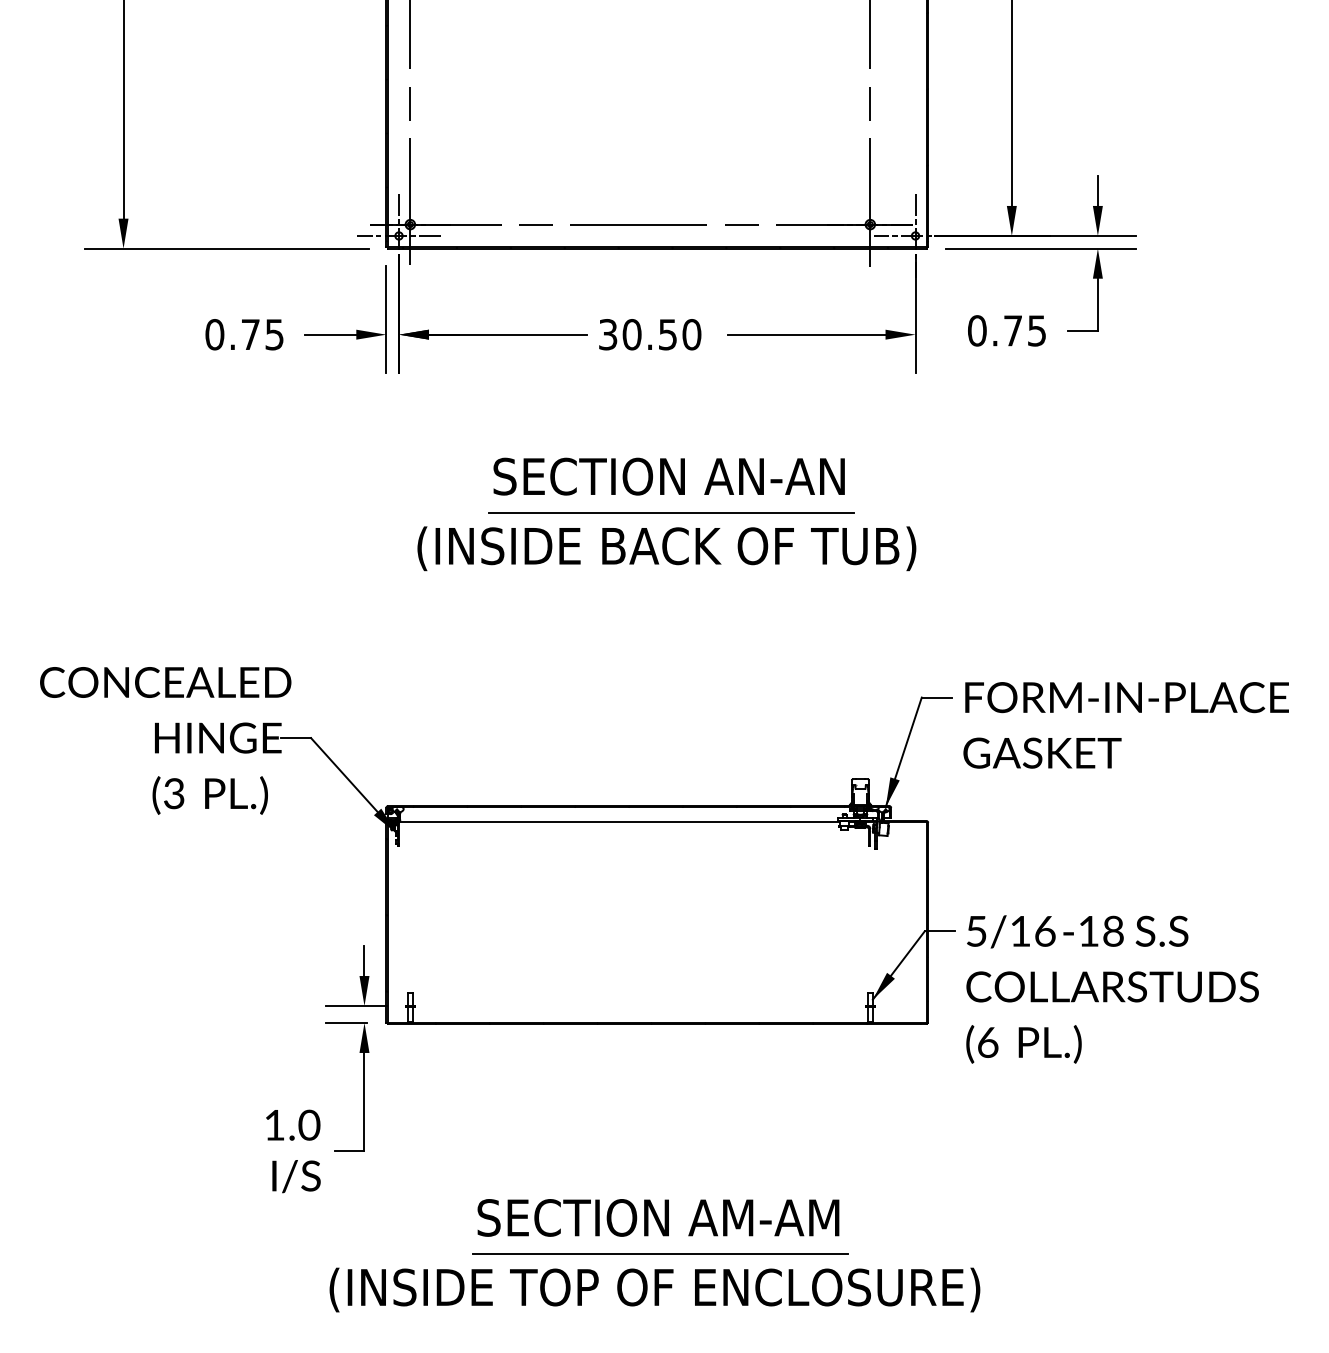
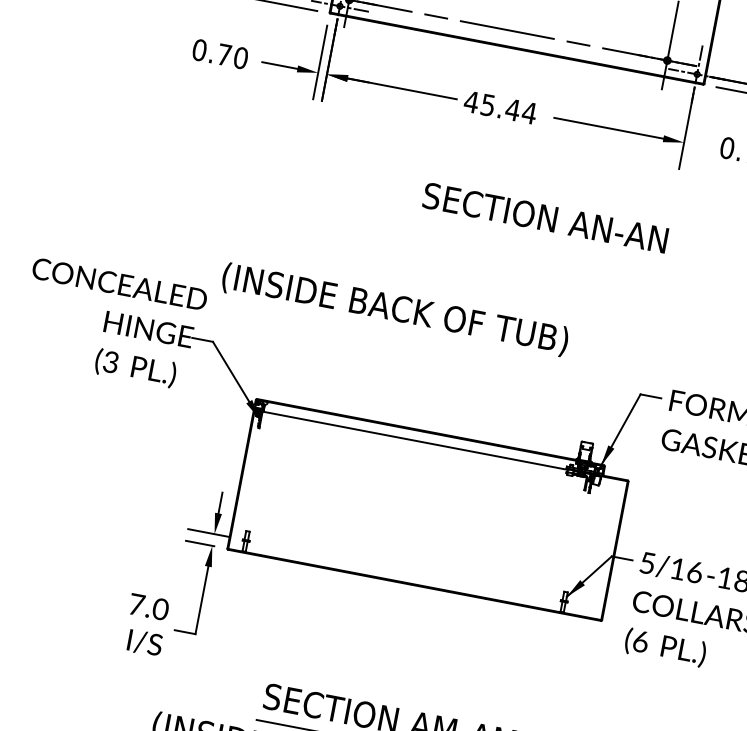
text: (274, 334) -> (240, 57), 0.75 -> 0.70
text: (649, 334) -> (500, 107), 30.50 -> 45.44
text: (668, 476) -> (545, 217), moved
line: (670, 512) -> (491, 233), removed
text: (666, 548) -> (395, 309), moved
text: (274, 1125) -> (136, 604), 1.0 -> 7.0

